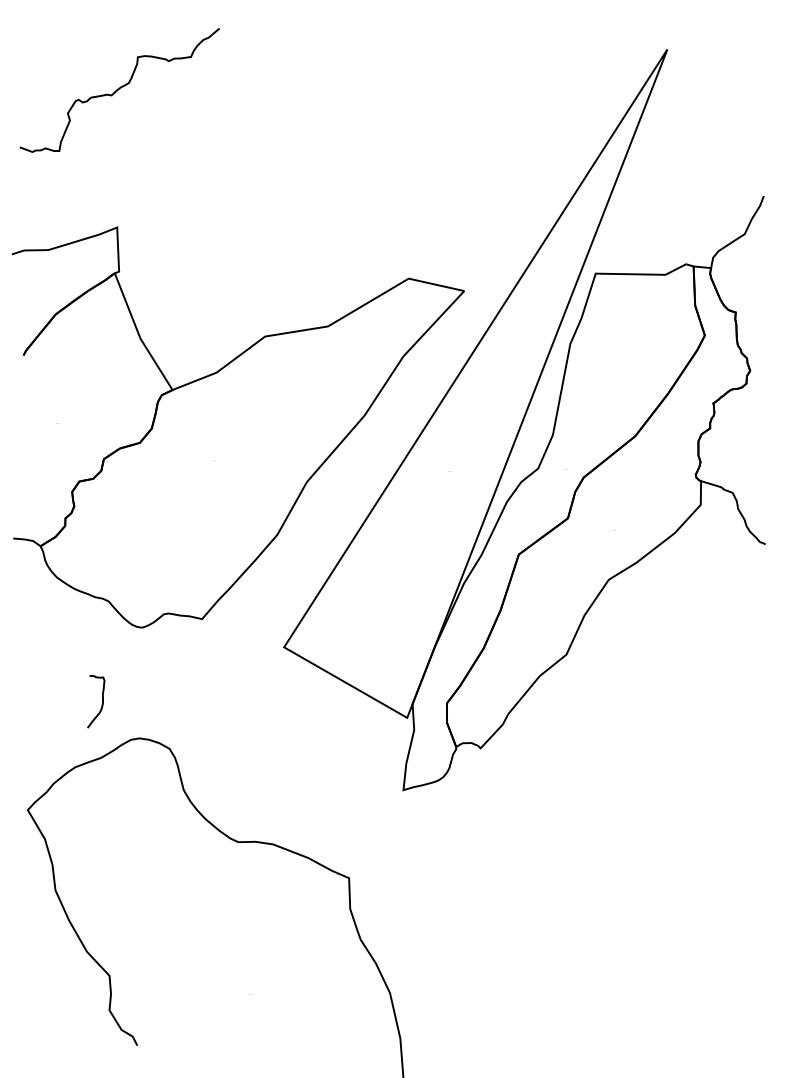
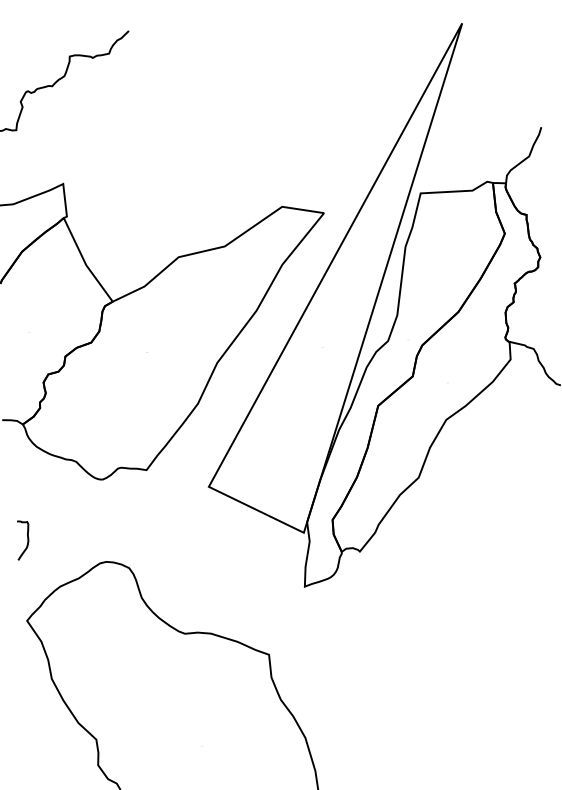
curve: (101, 704) -> (27, 542), moved

